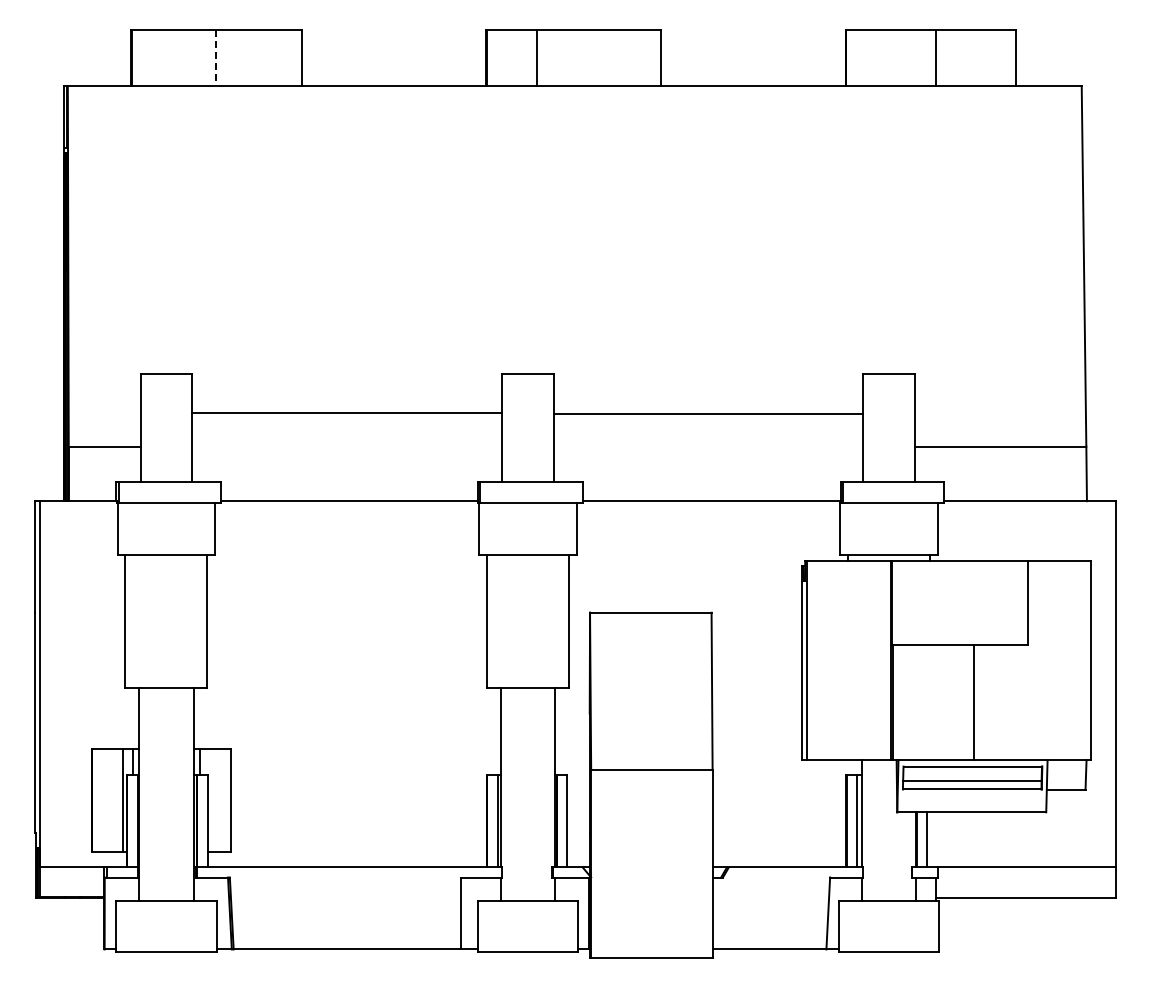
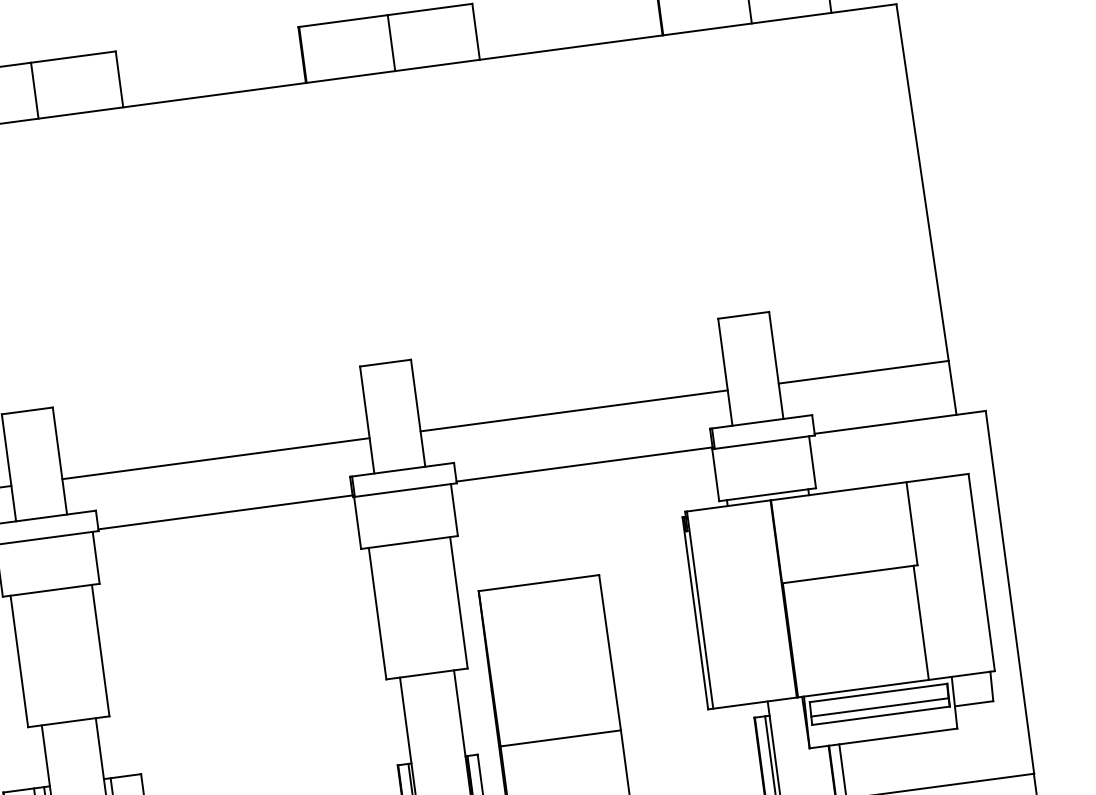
line: (537, 57) -> (391, 42), moved
line: (216, 58) -> (35, 91), dashed -> solid
line: (347, 412) -> (216, 458), moved
line: (708, 413) -> (574, 410), moved
line: (974, 702) -> (921, 622), moved

